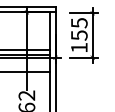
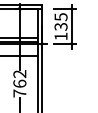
text: (78, 35) -> (60, 26), 155 -> 135

